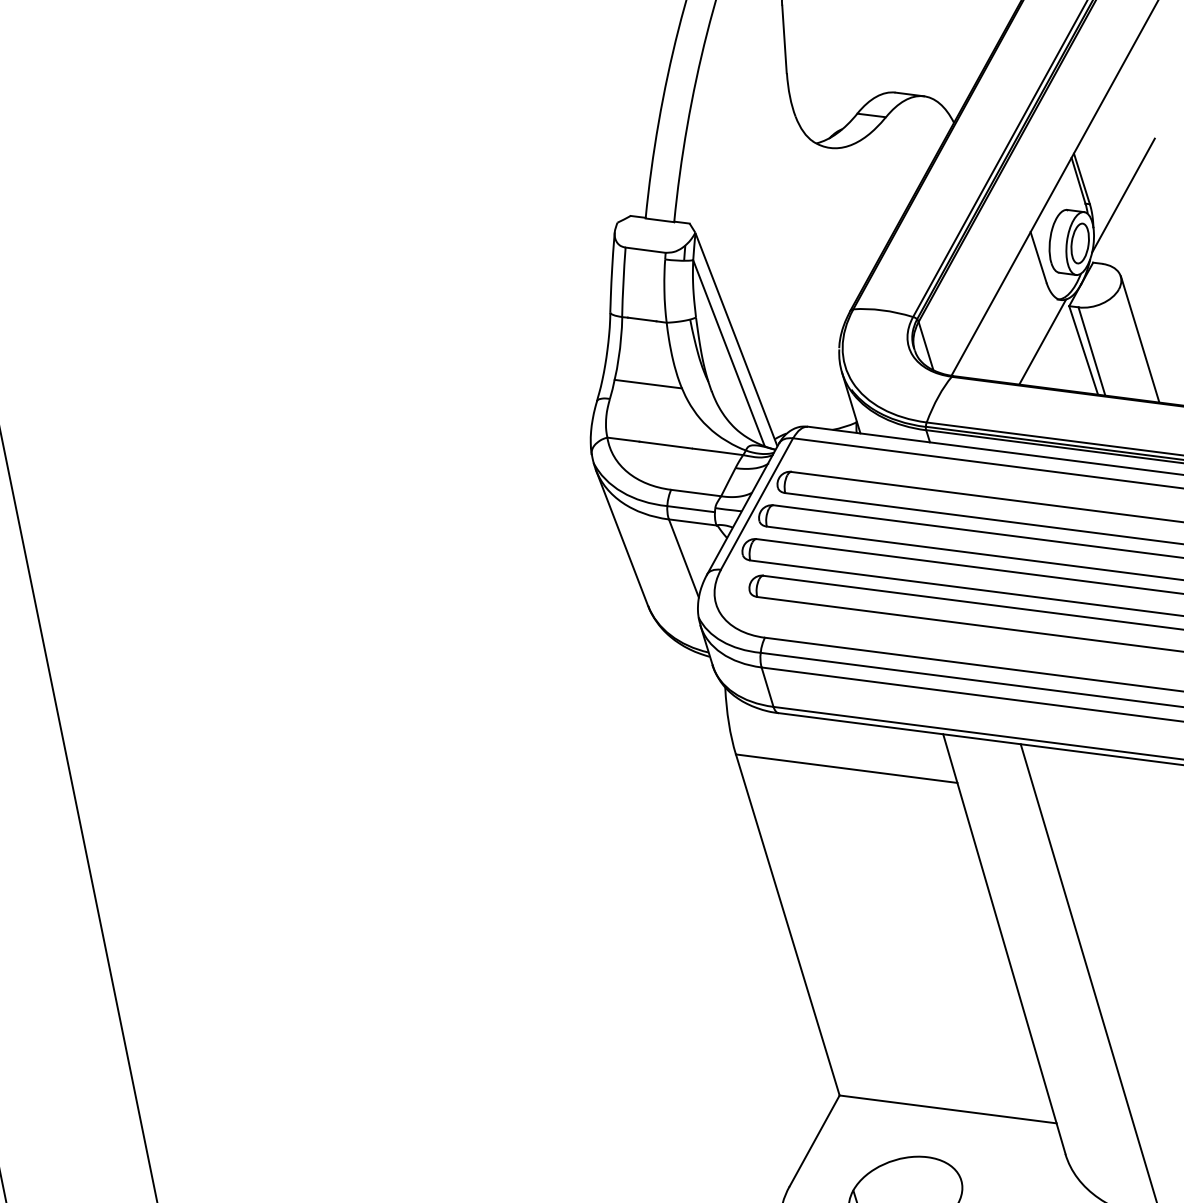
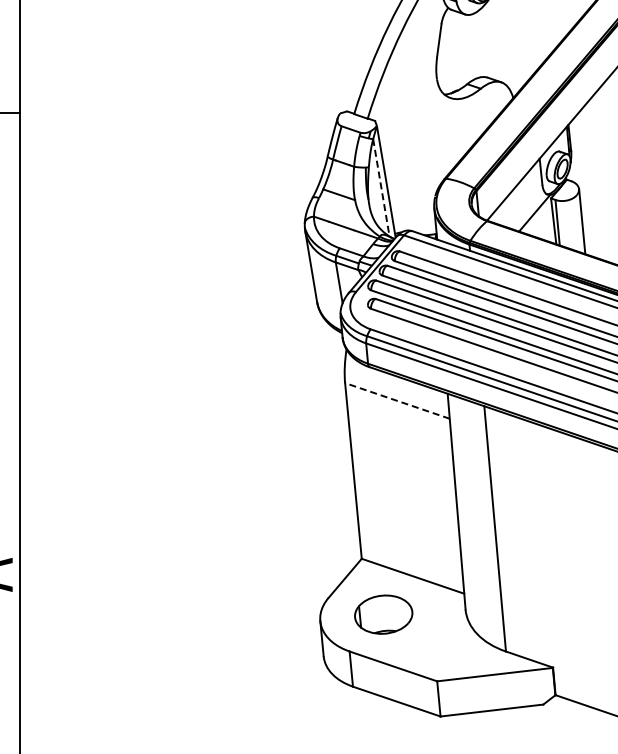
line: (1123, 194) -> (588, 149), removed
line: (729, 354) -> (381, 188), solid -> dashed
line: (844, 768) -> (396, 400), solid -> dashed

